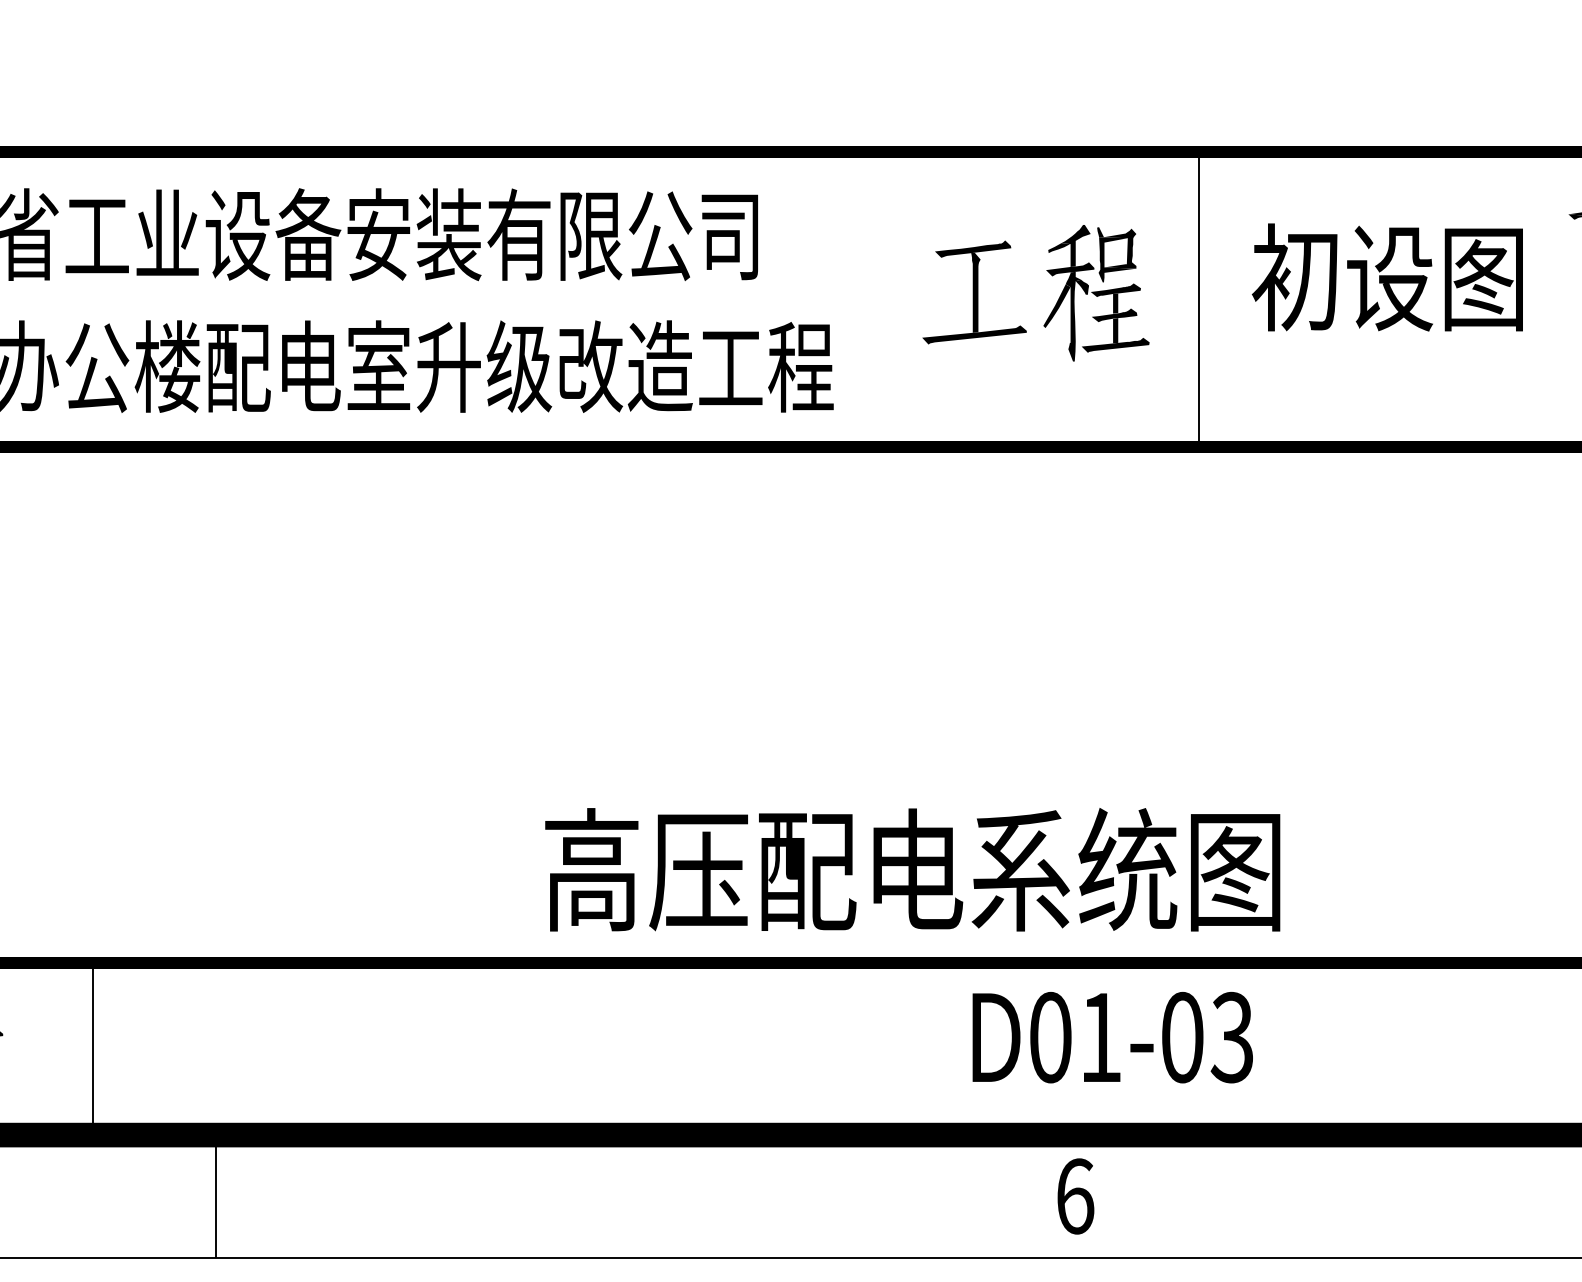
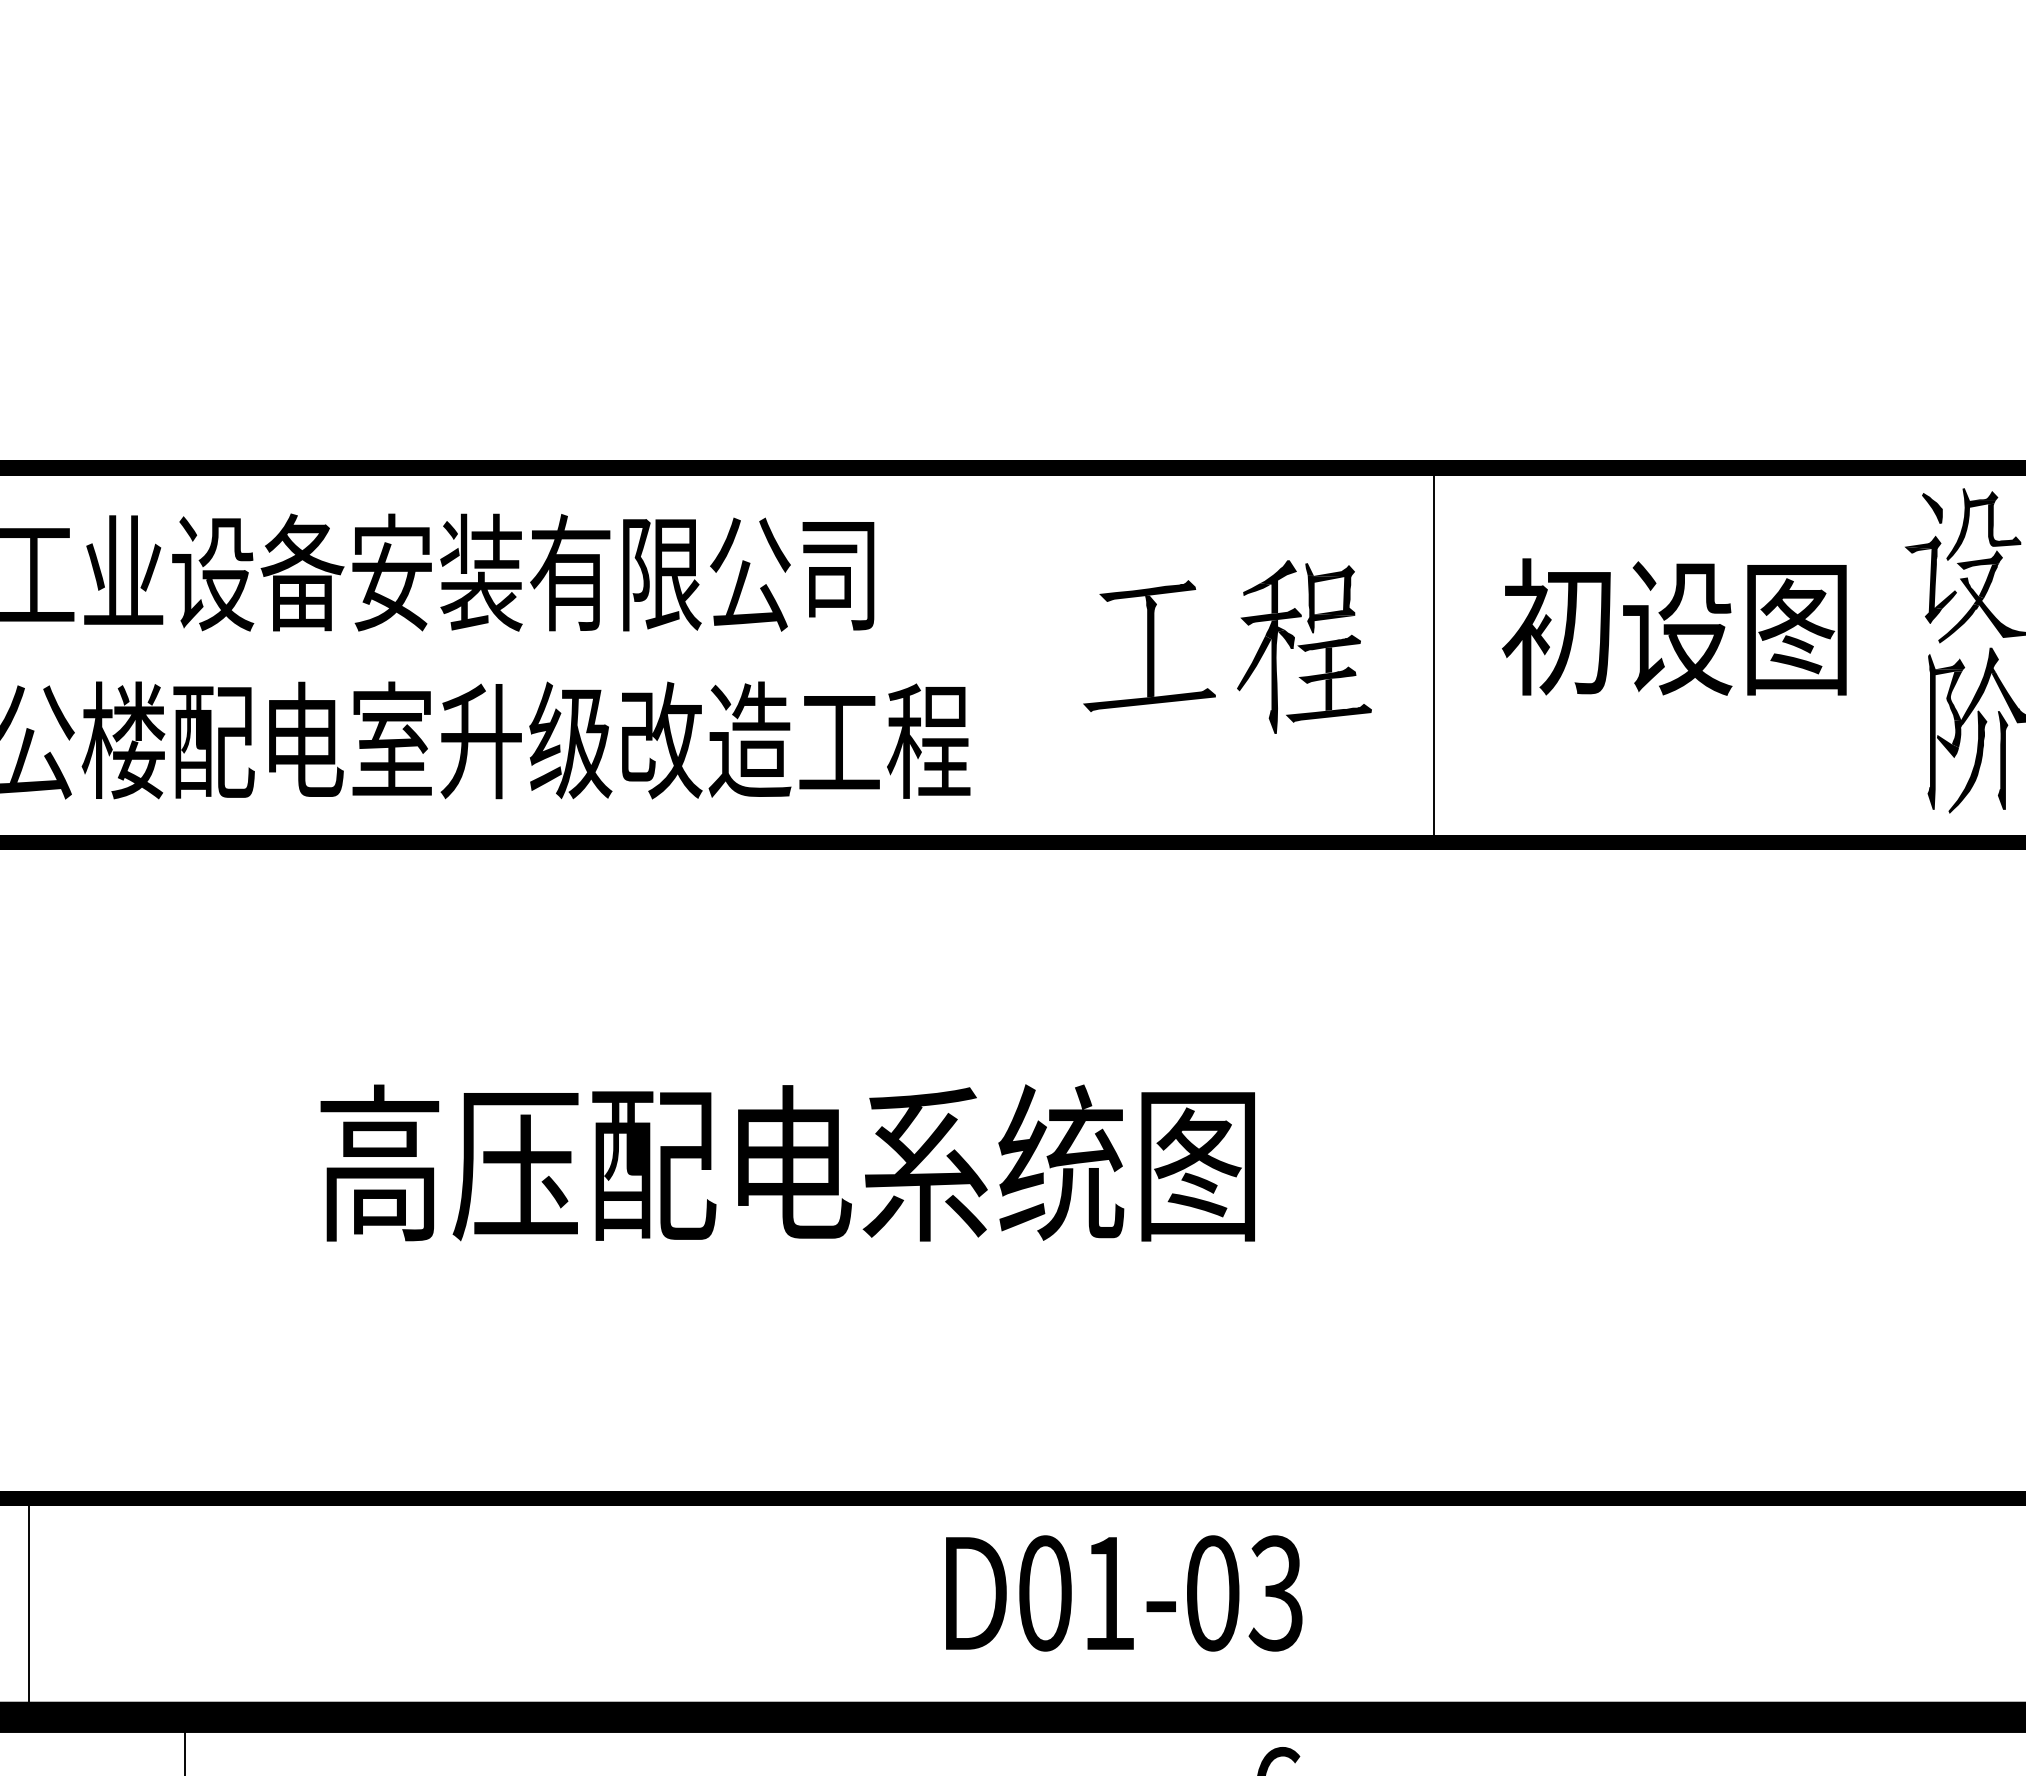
text: (912, 869) -> (787, 1162), moved
text: (1113, 1037) -> (1124, 1593), moved

